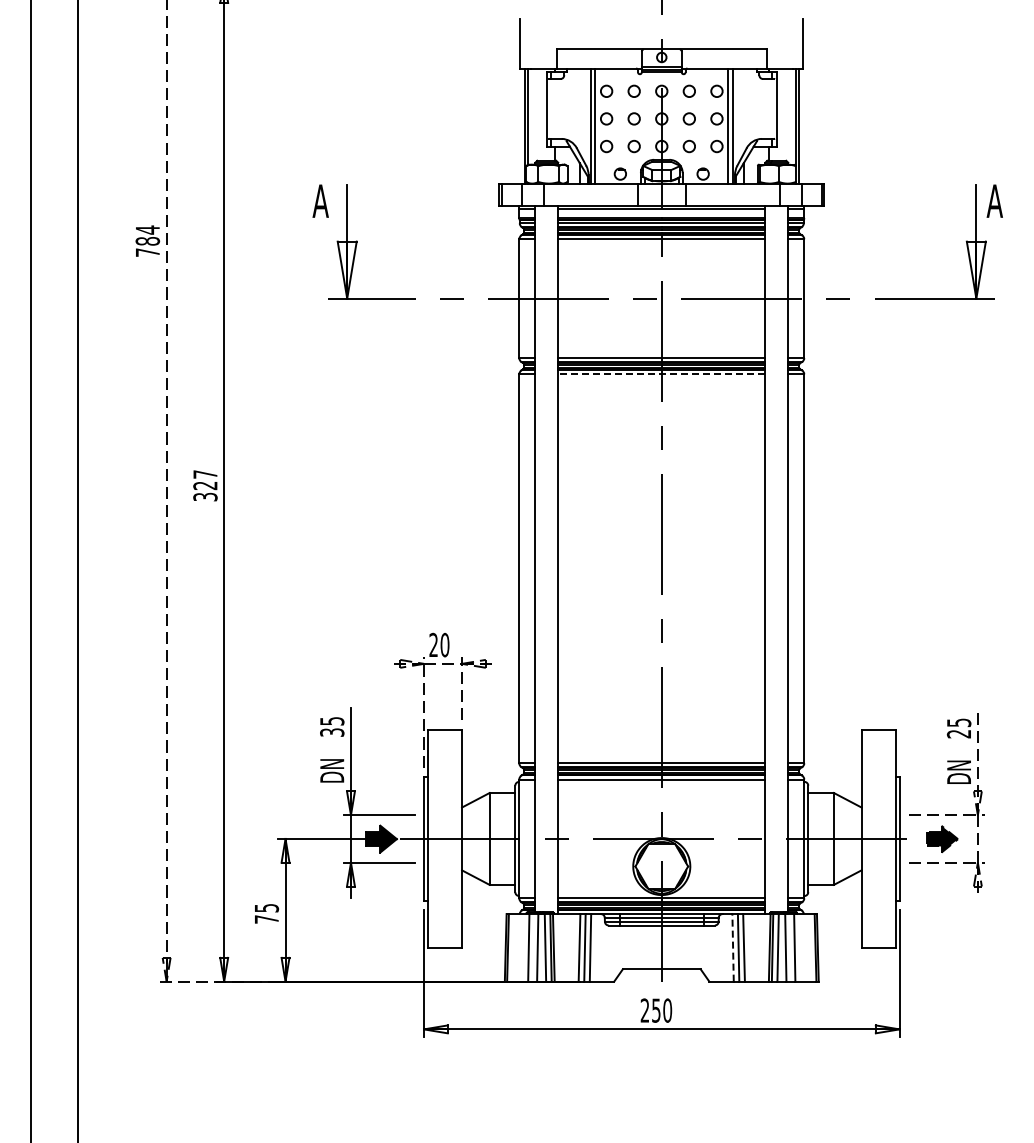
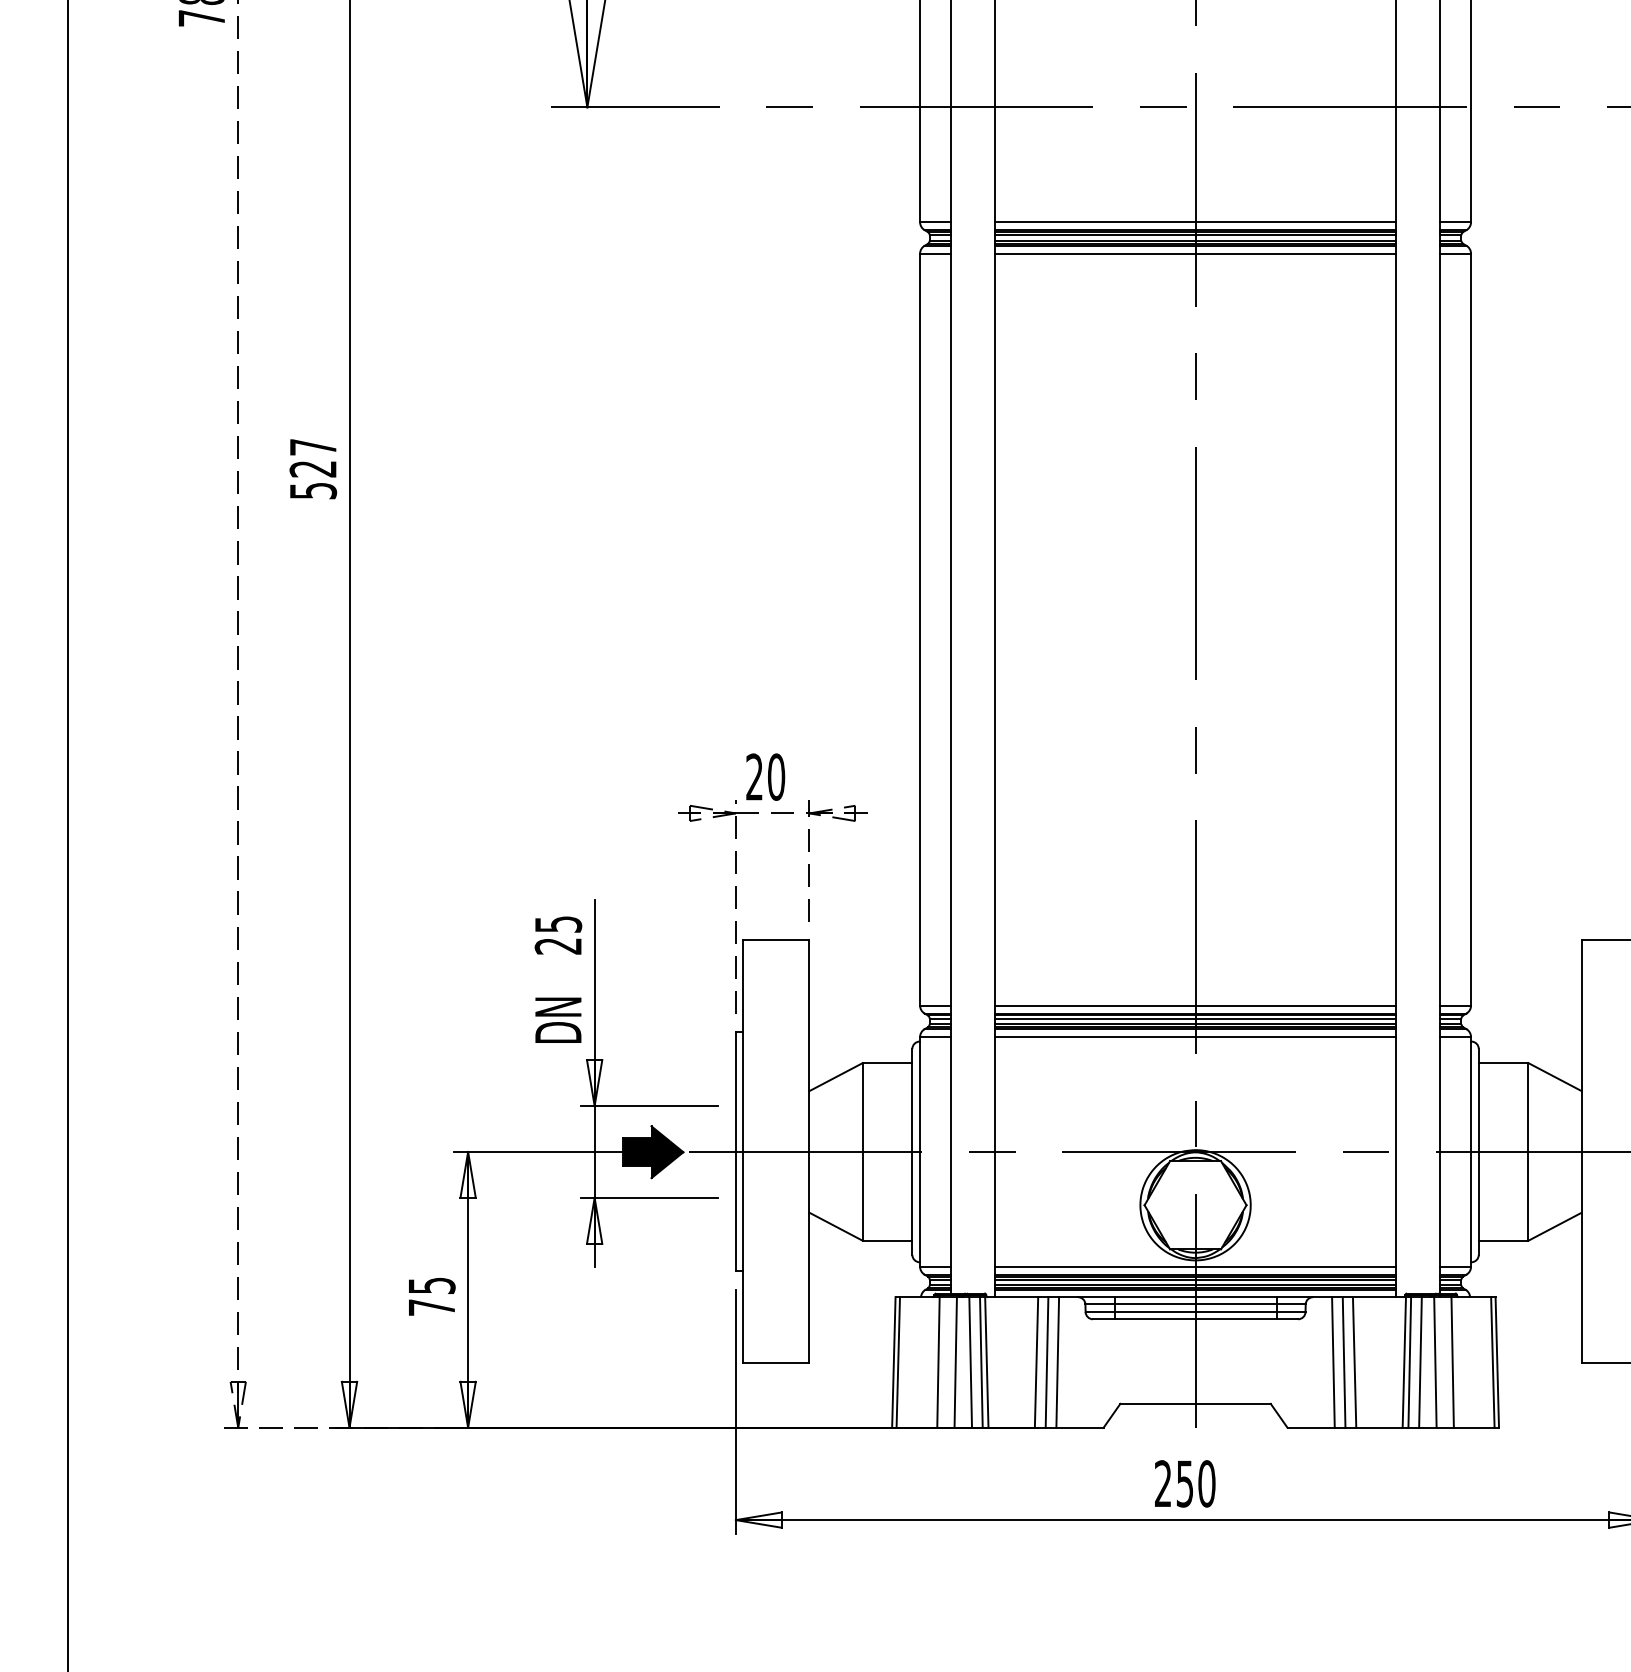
line: (661, 374) -> (1195, 253), dashed -> solid
text: (204, 496) -> (311, 489), 327 -> 527
text: (332, 732) -> (558, 946), 35 -> 25
line: (733, 947) -> (1334, 1361), dashed -> solid

